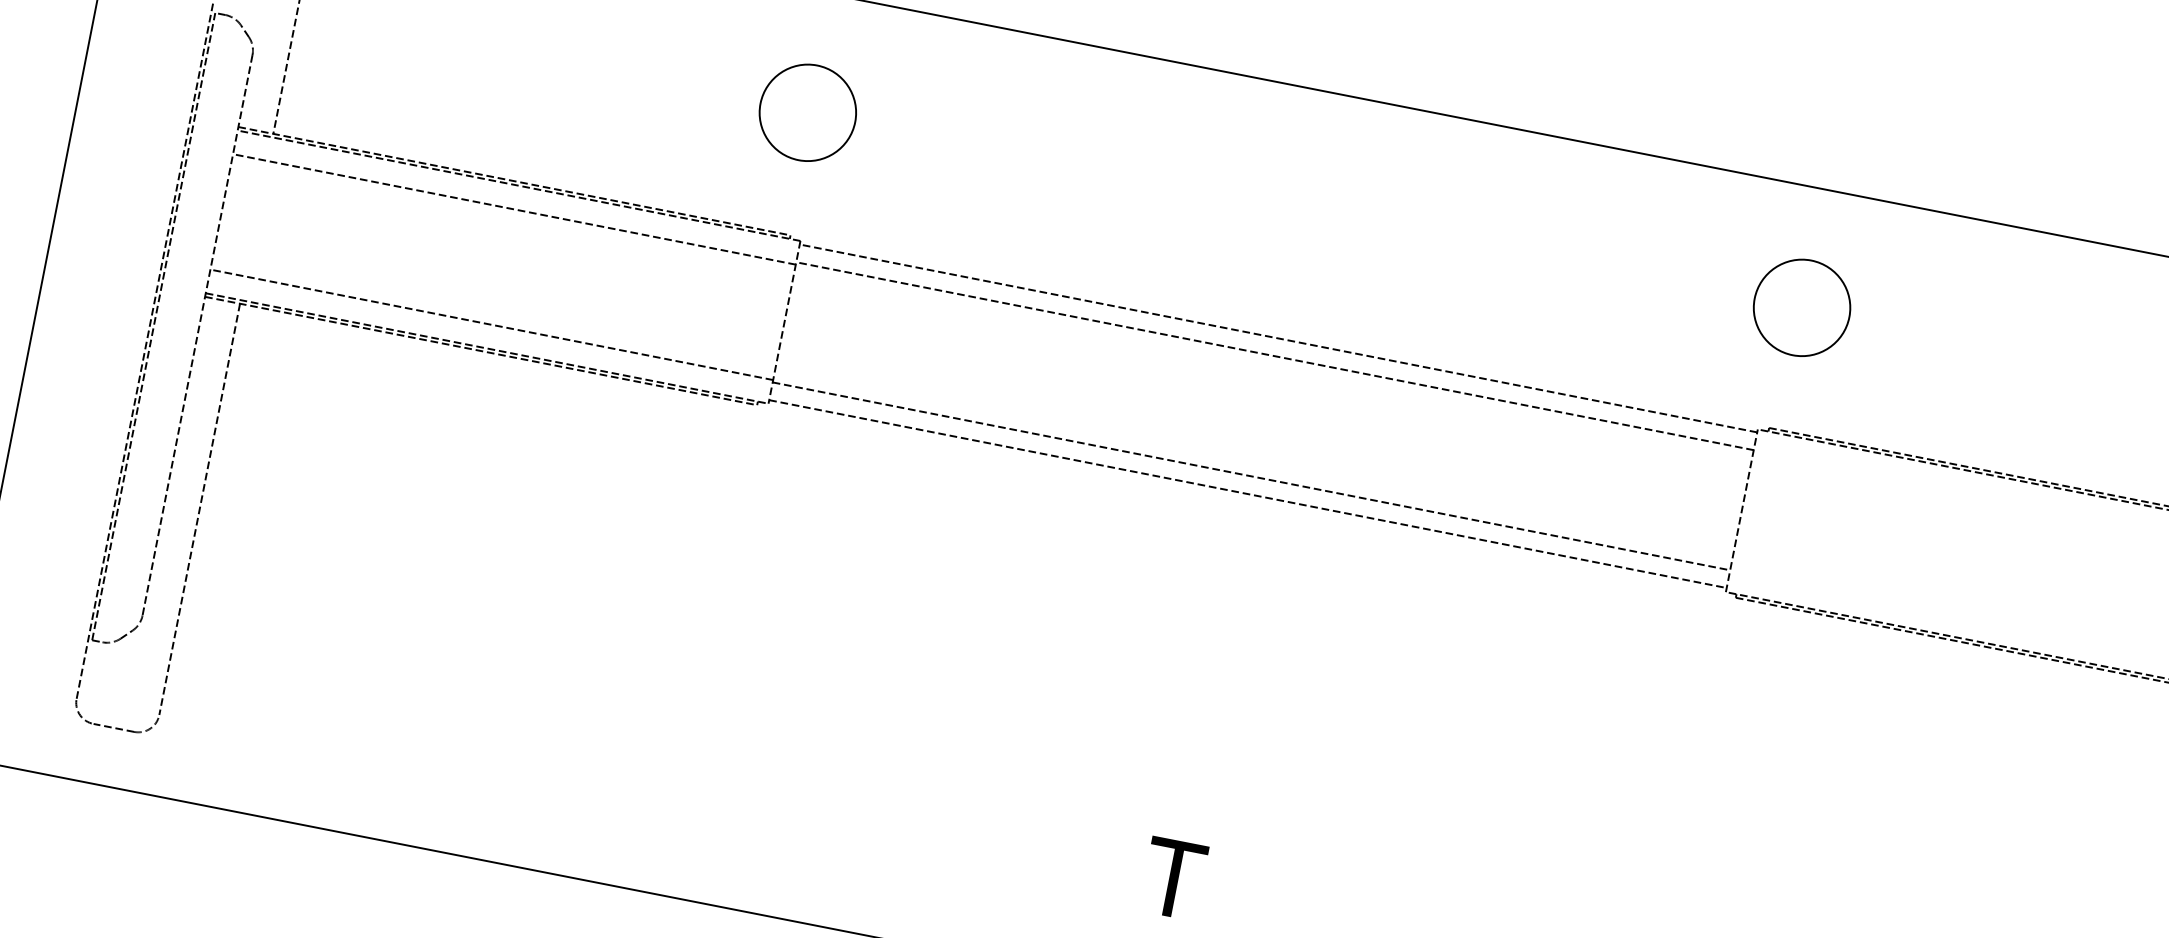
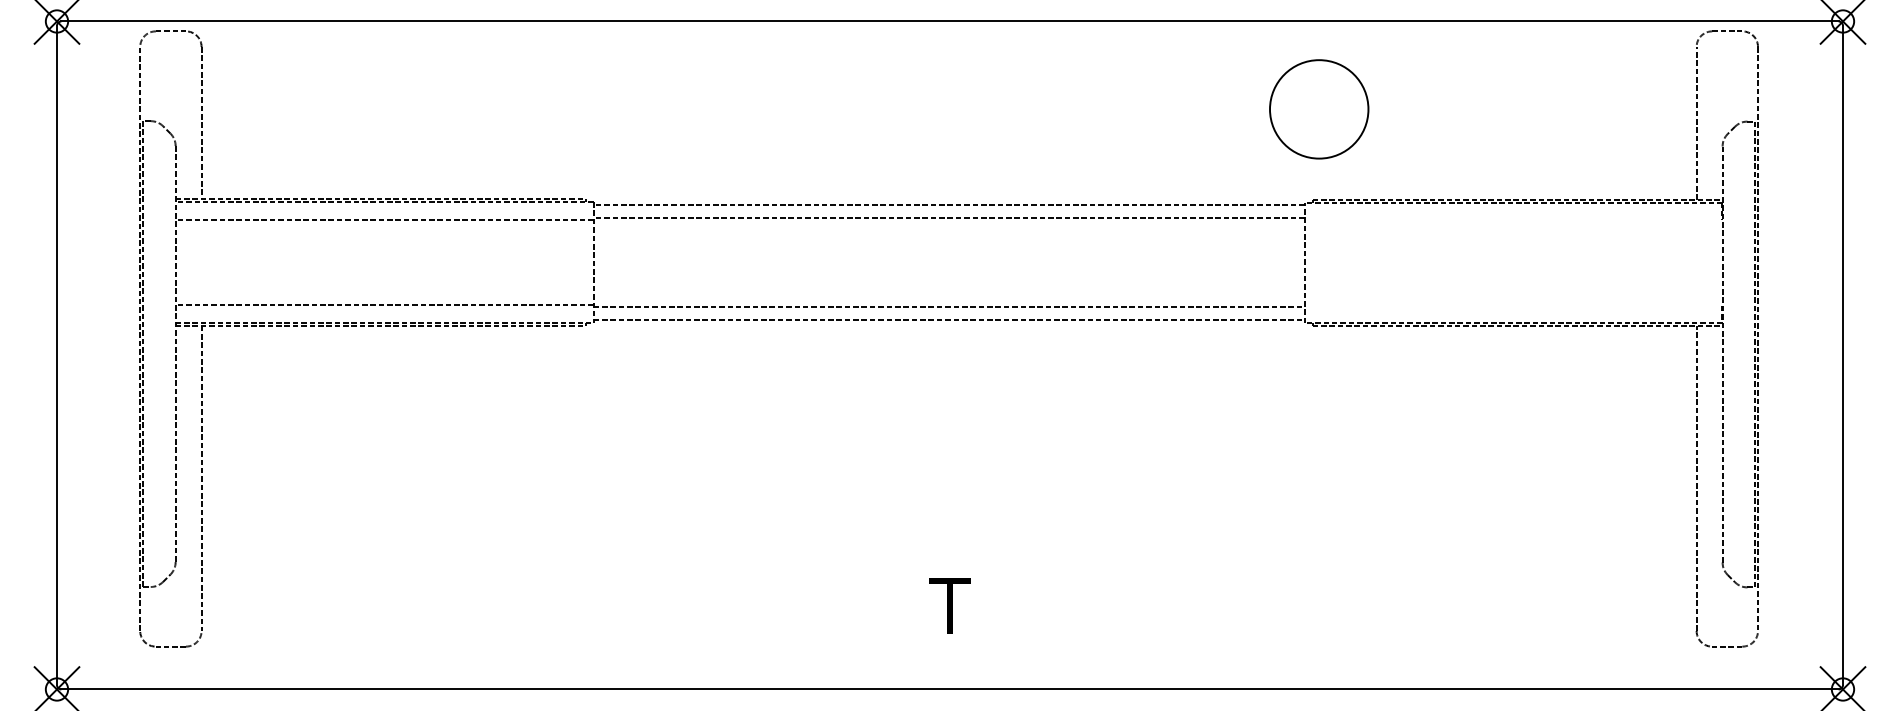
circle: (807, 112) -> (580, 109), removed
circle: (1802, 308) -> (1319, 109), size x1.4

